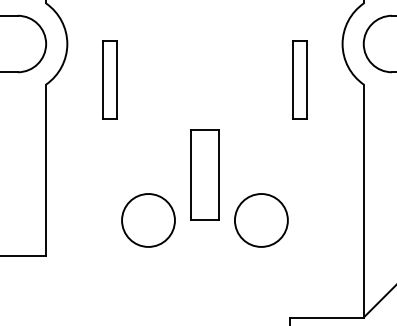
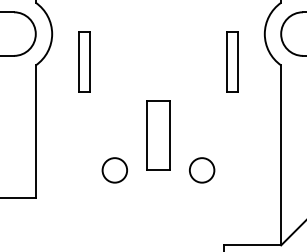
circle: (148, 219) -> (114, 169), size x0.6
circle: (260, 219) -> (201, 169), size x0.6

